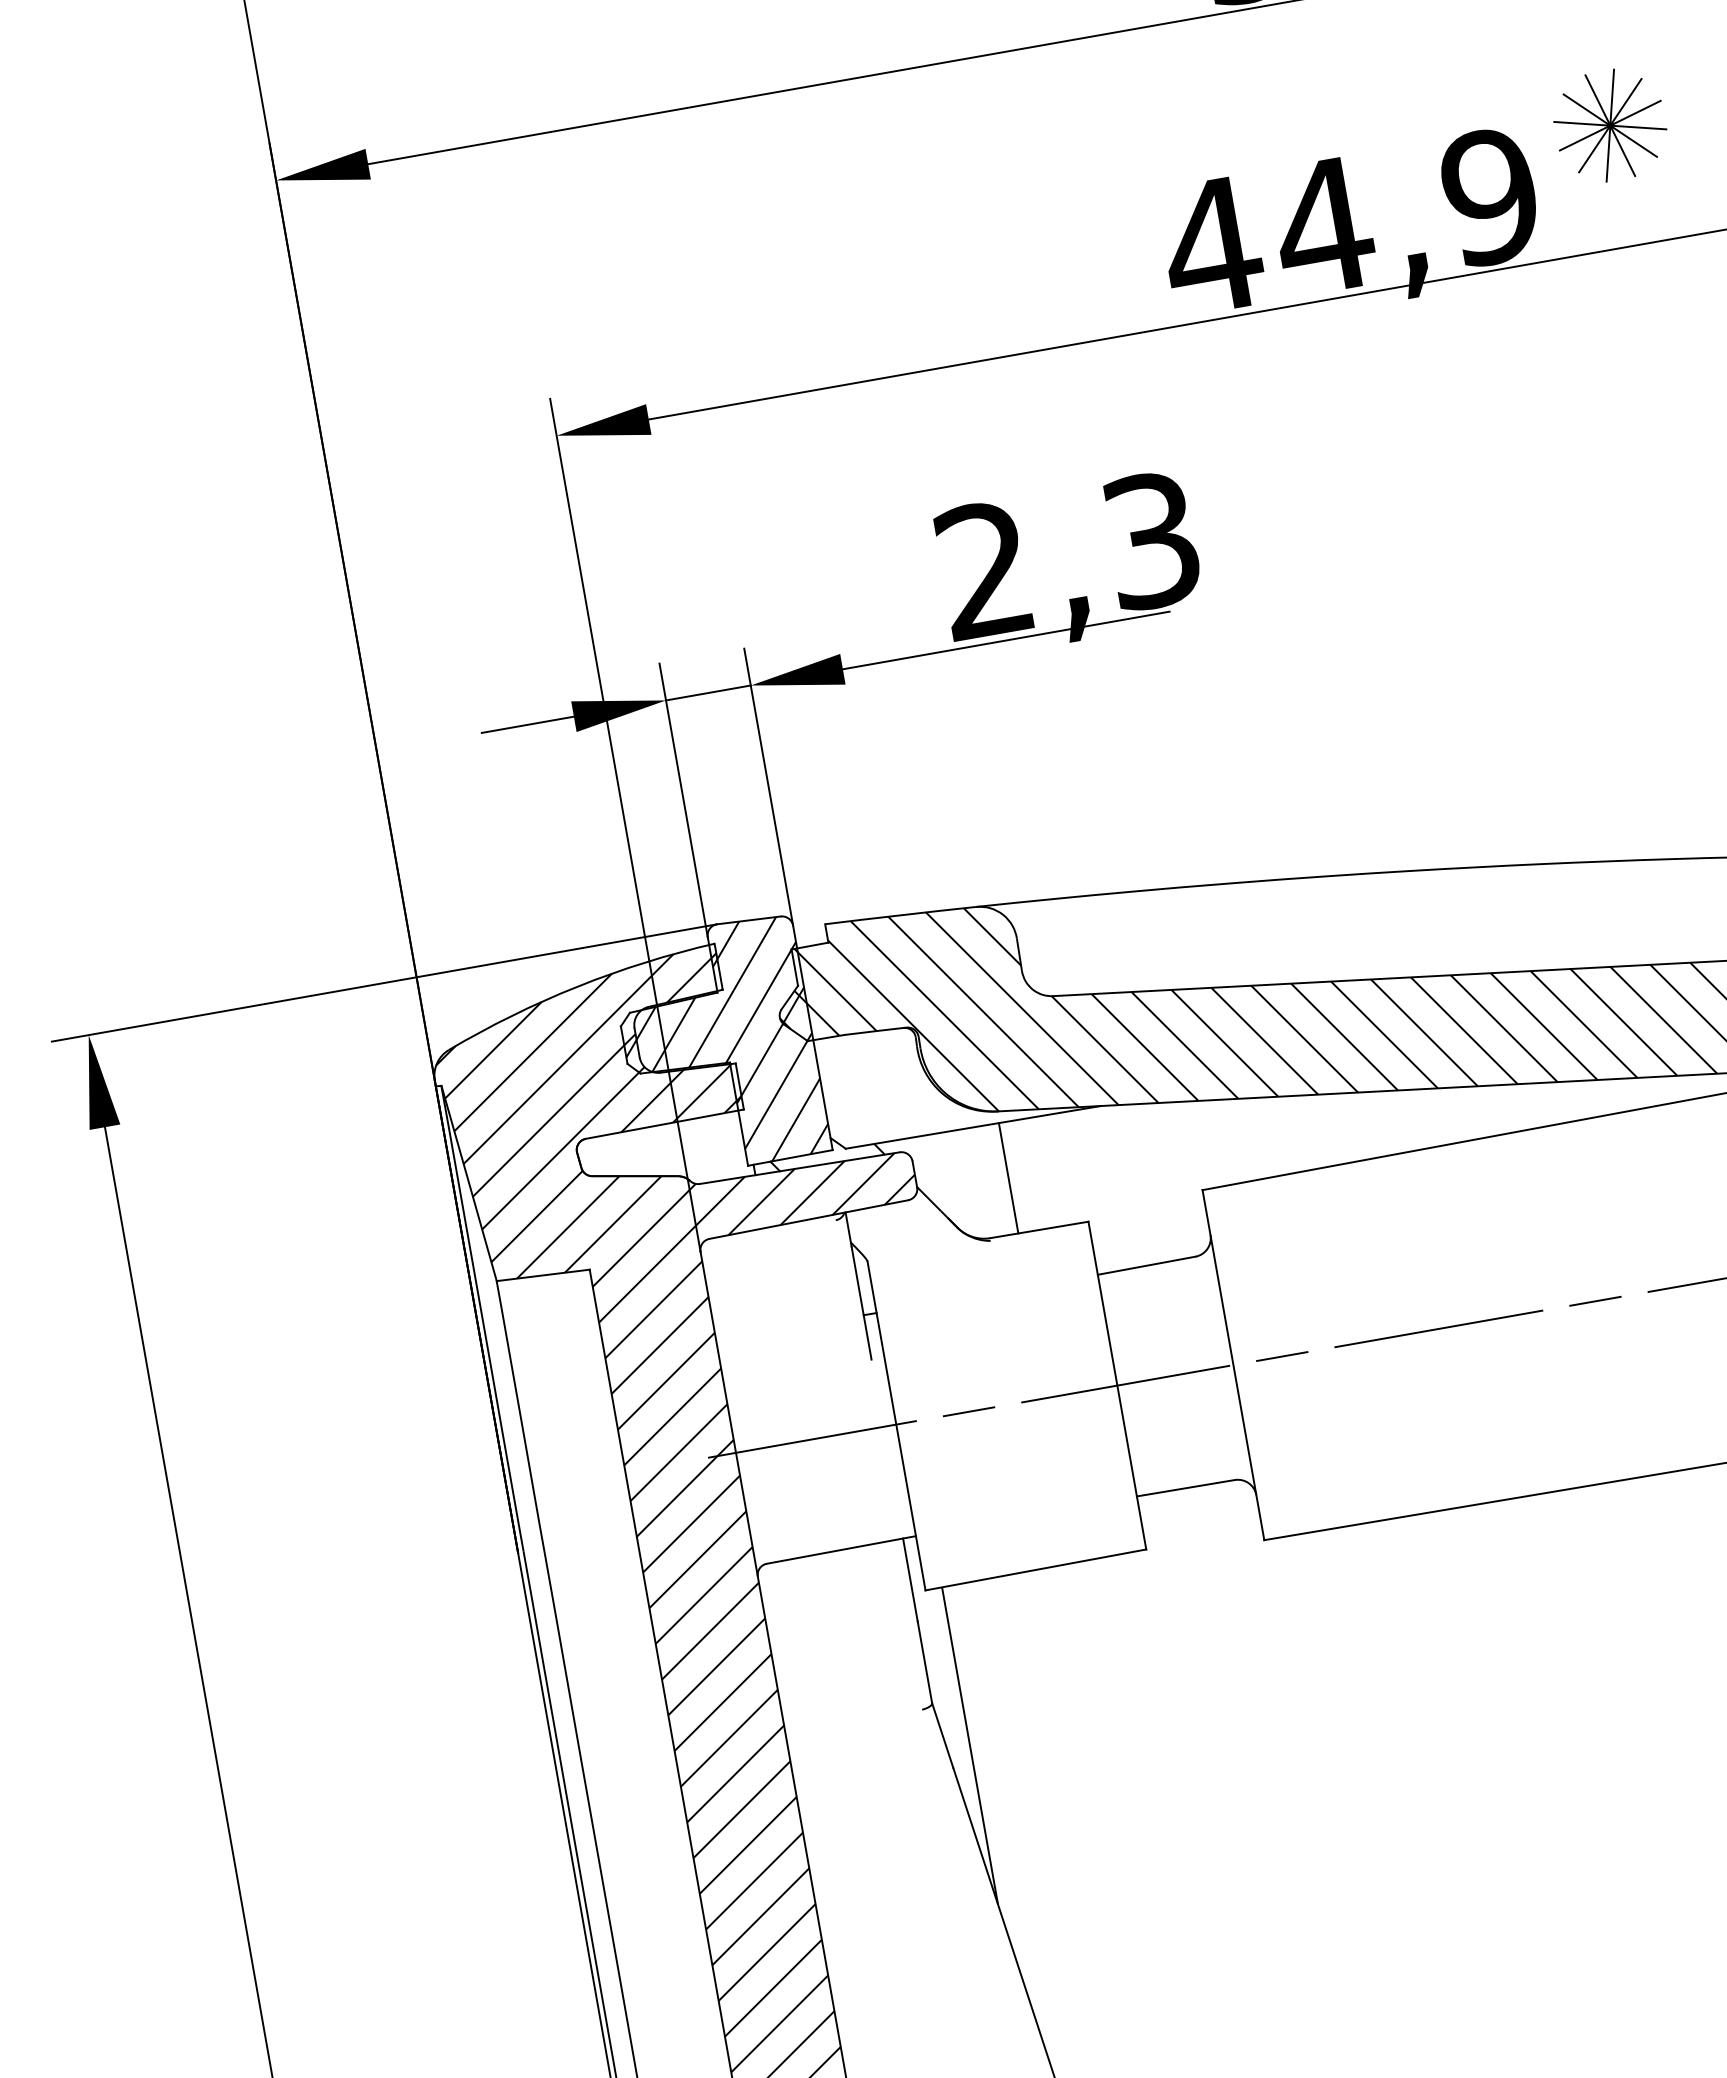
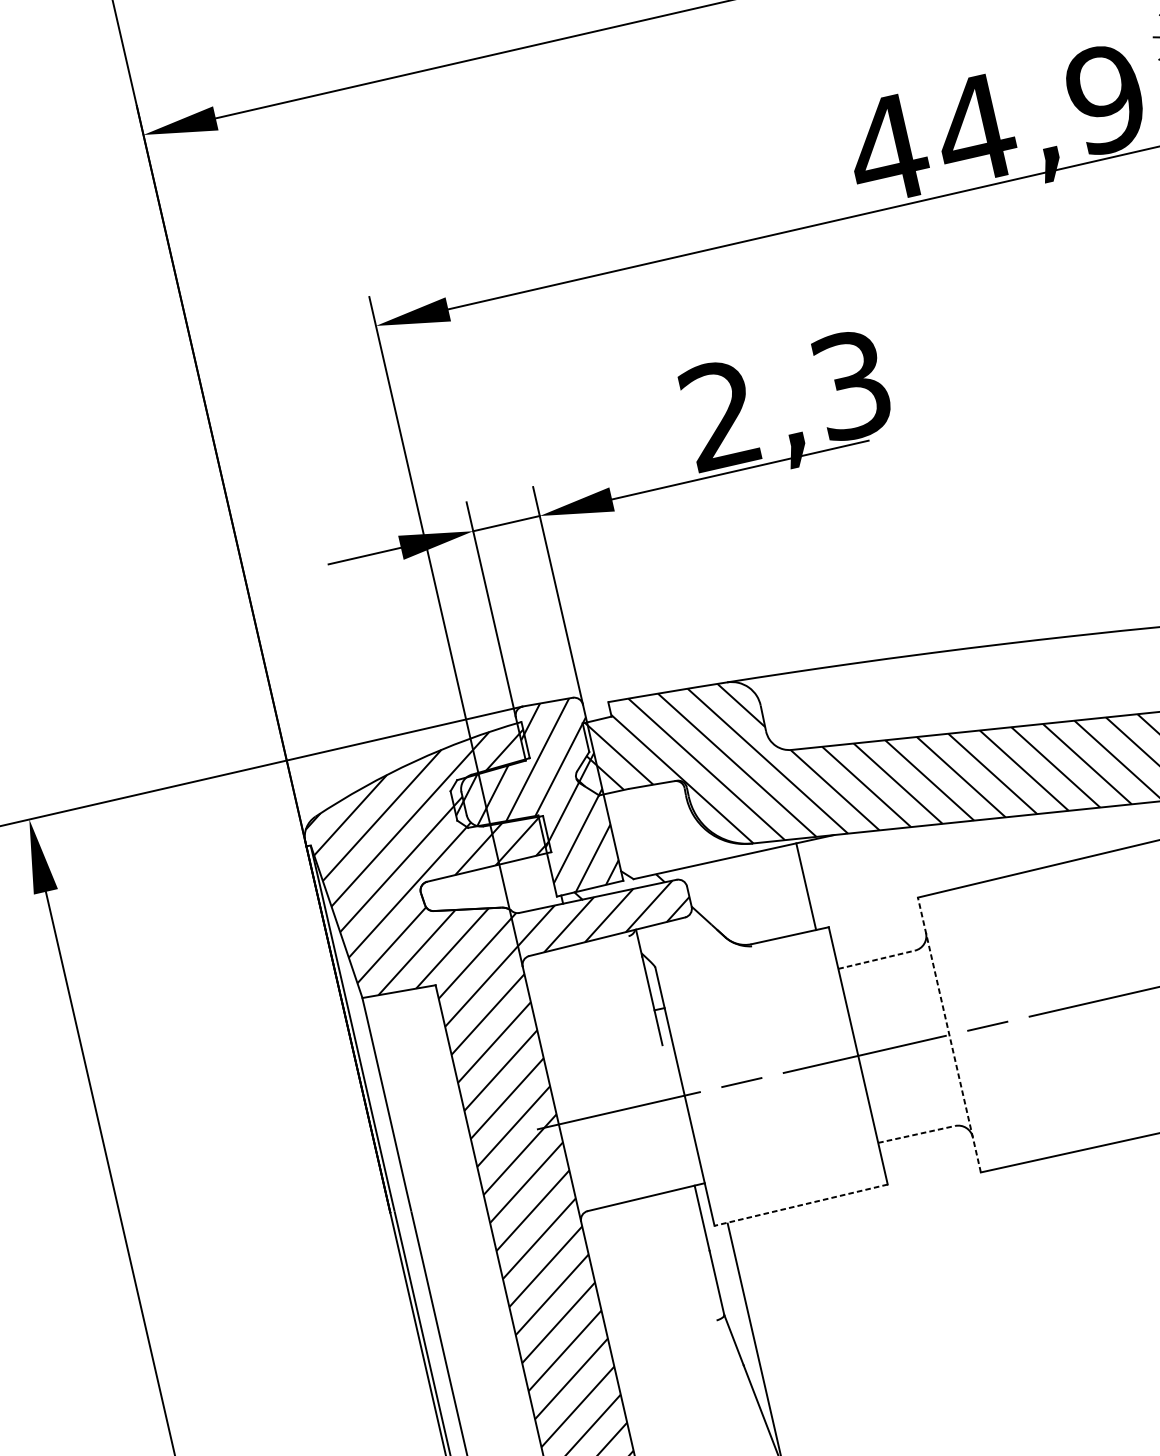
line: (1008, 1178) -> (806, 886), moved
line: (1146, 1265) -> (876, 959), solid -> dashed
line: (1233, 1365) -> (949, 1035), solid -> dashed
line: (1185, 1488) -> (916, 1134), solid -> dashed
line: (1035, 1570) -> (800, 1205), solid -> dashed

